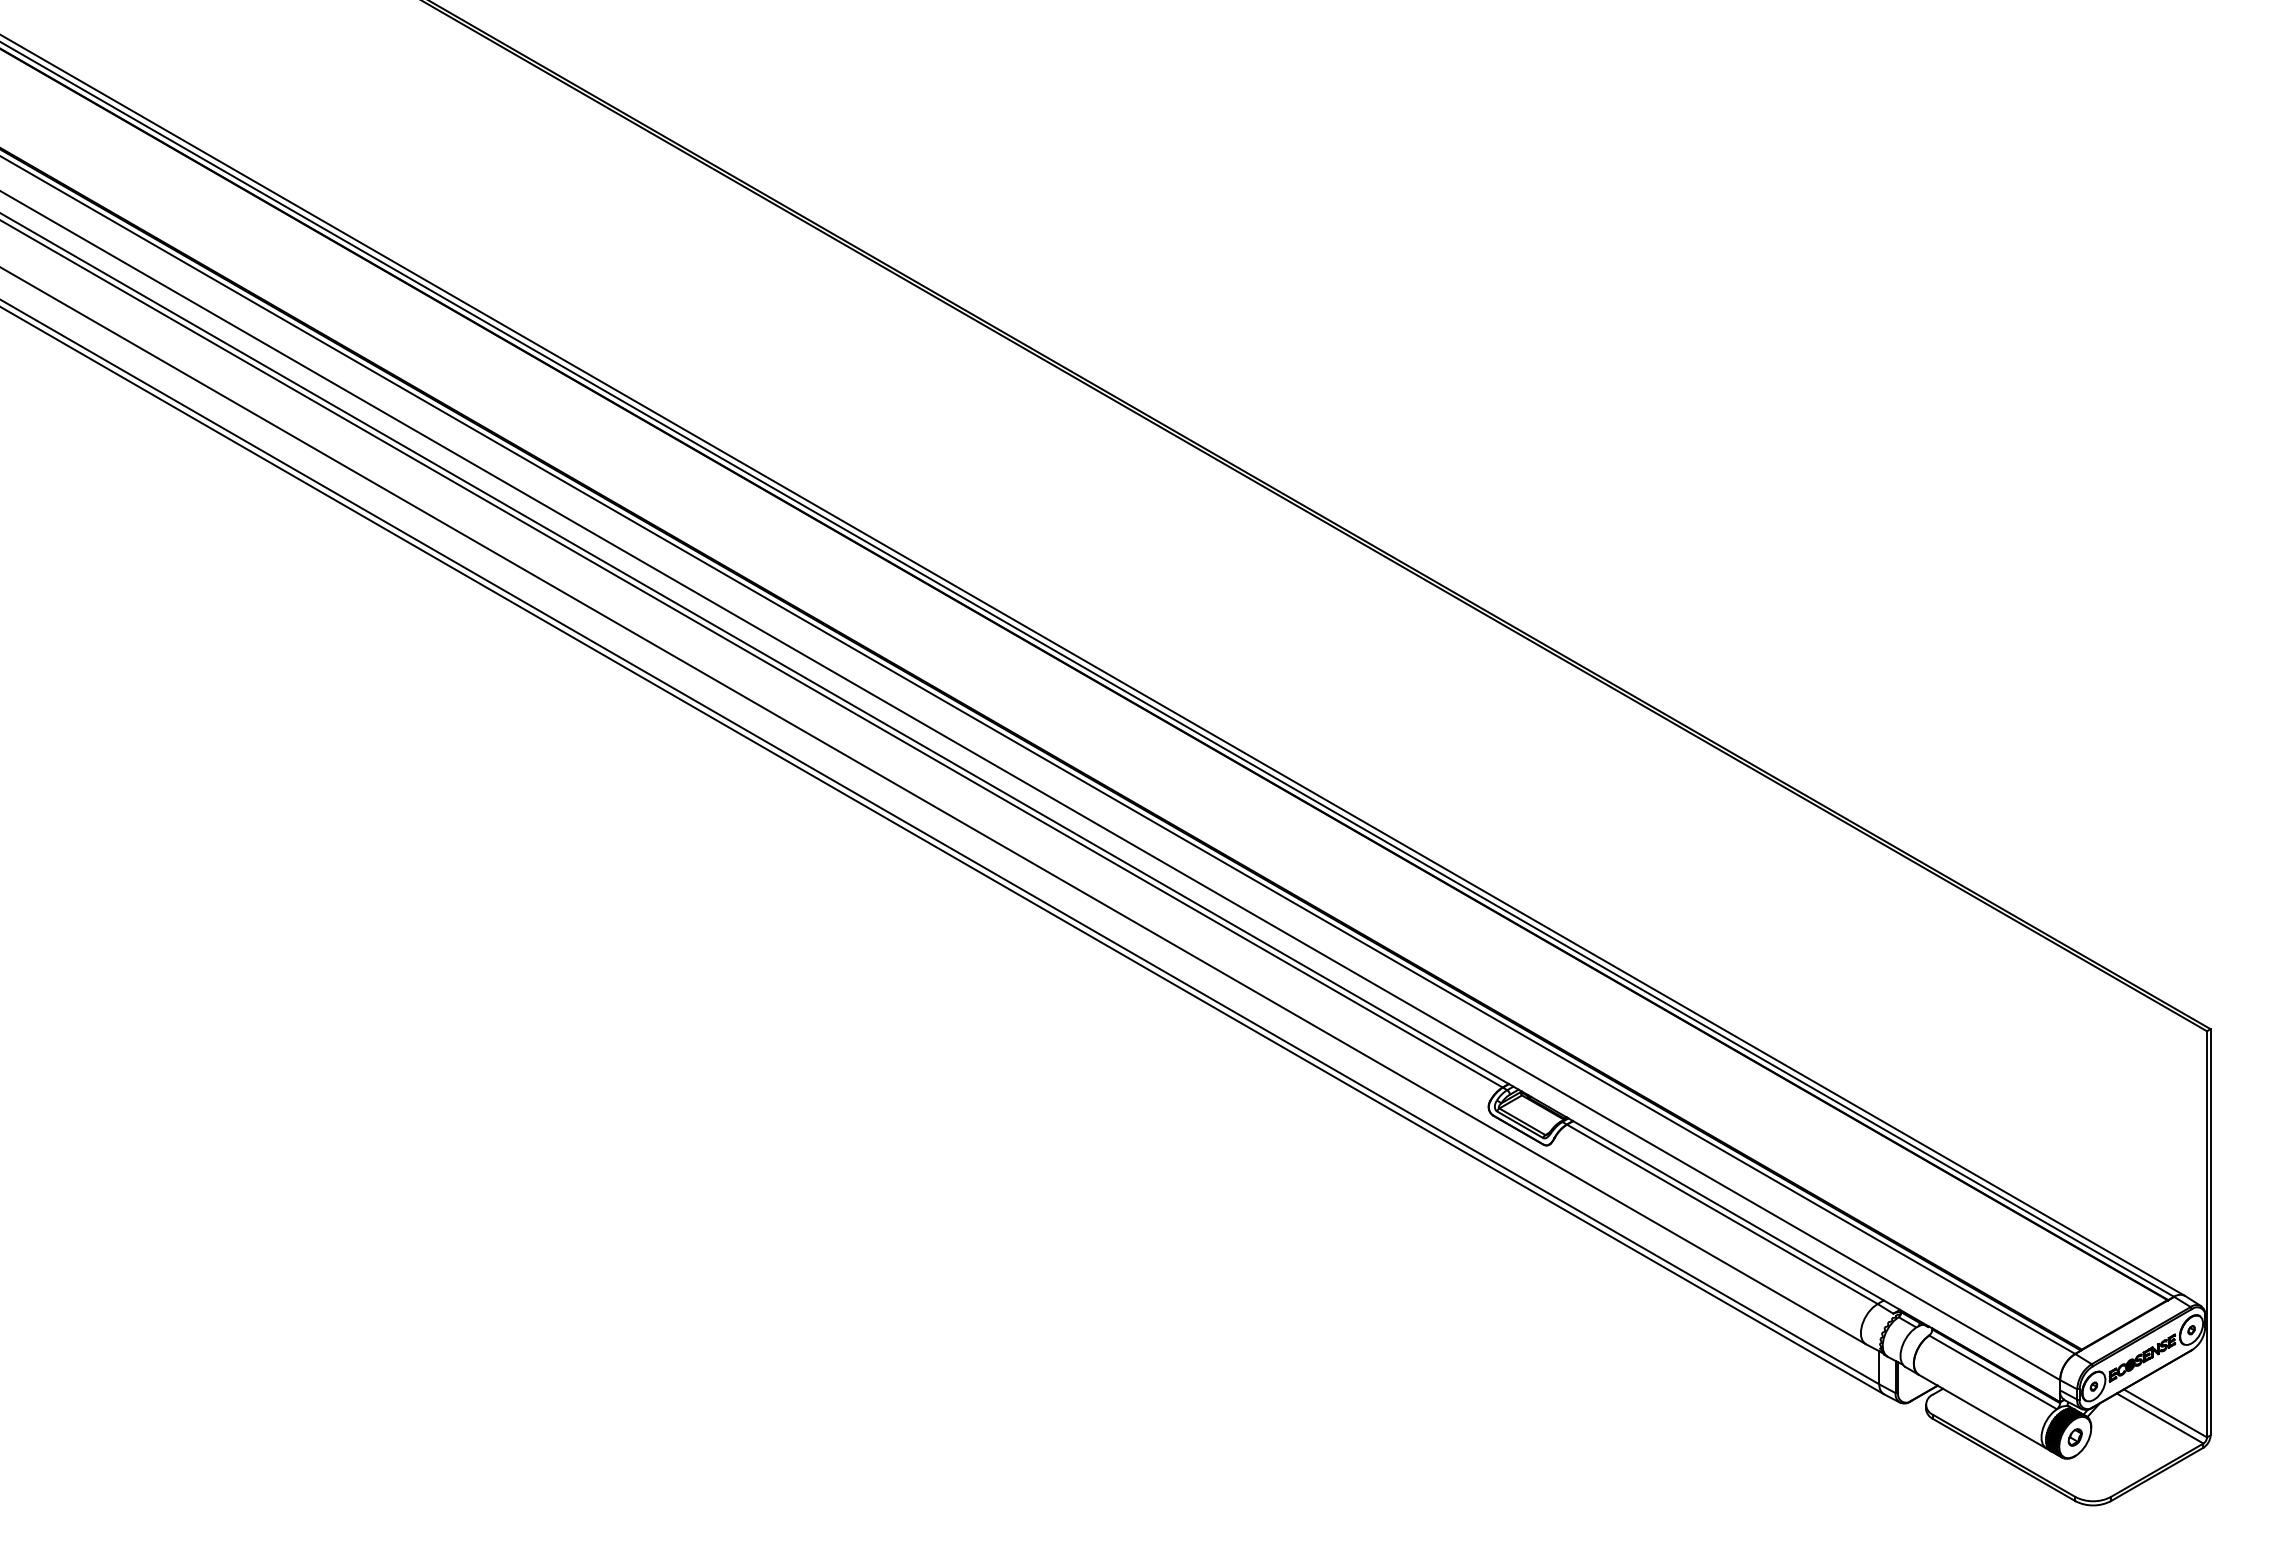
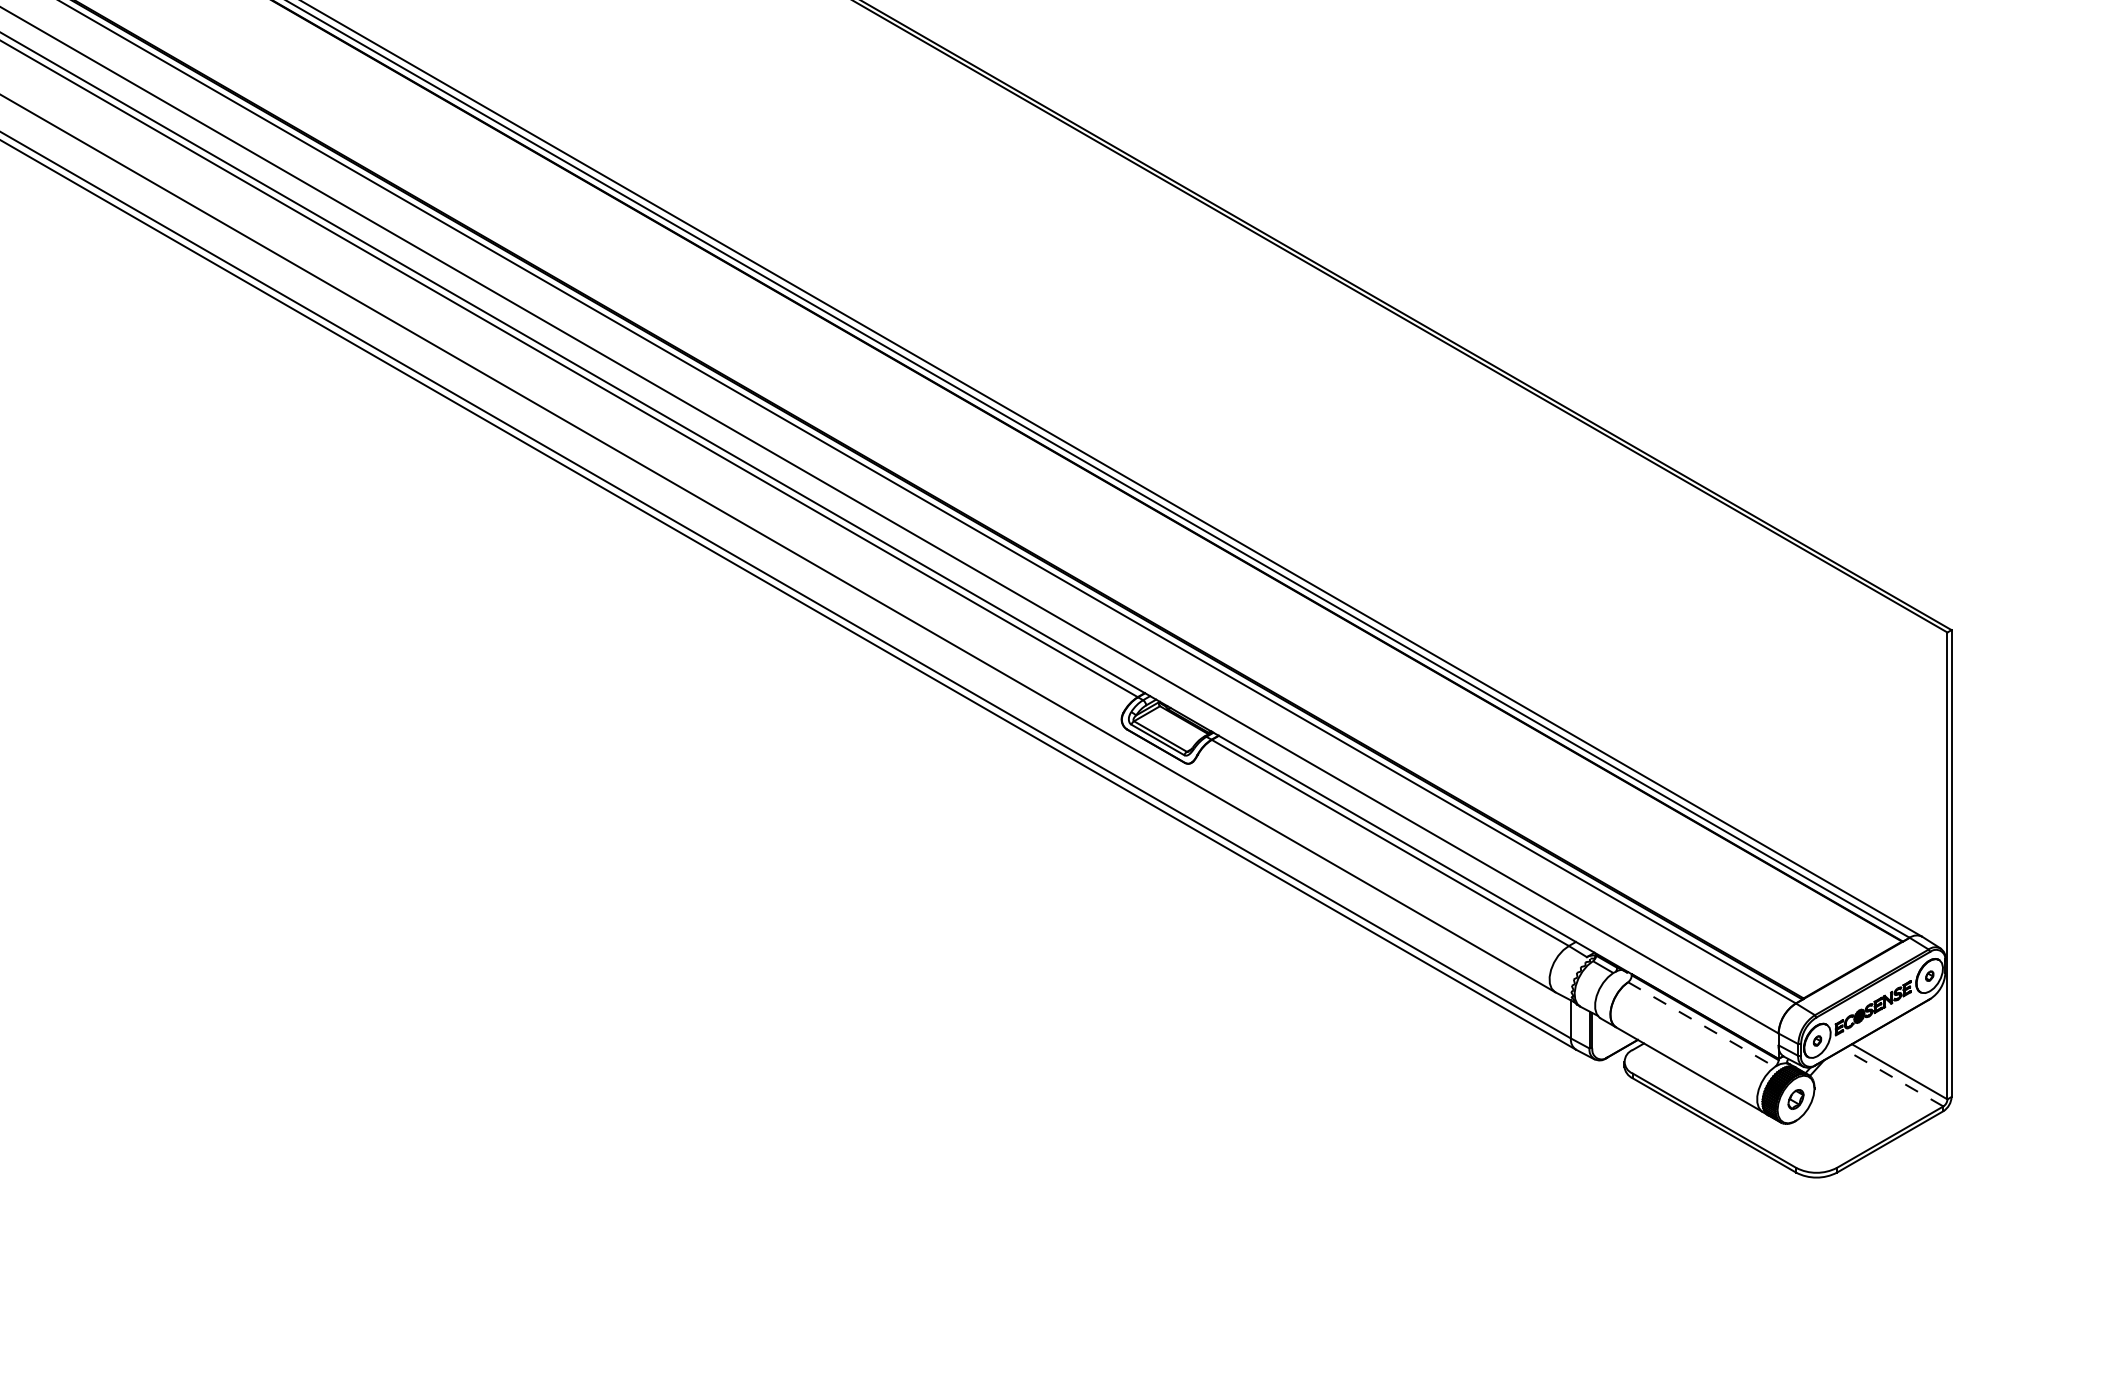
line: (1993, 1372) -> (1702, 1024), solid -> dashed
line: (2159, 1418) -> (1892, 1077), solid -> dashed

